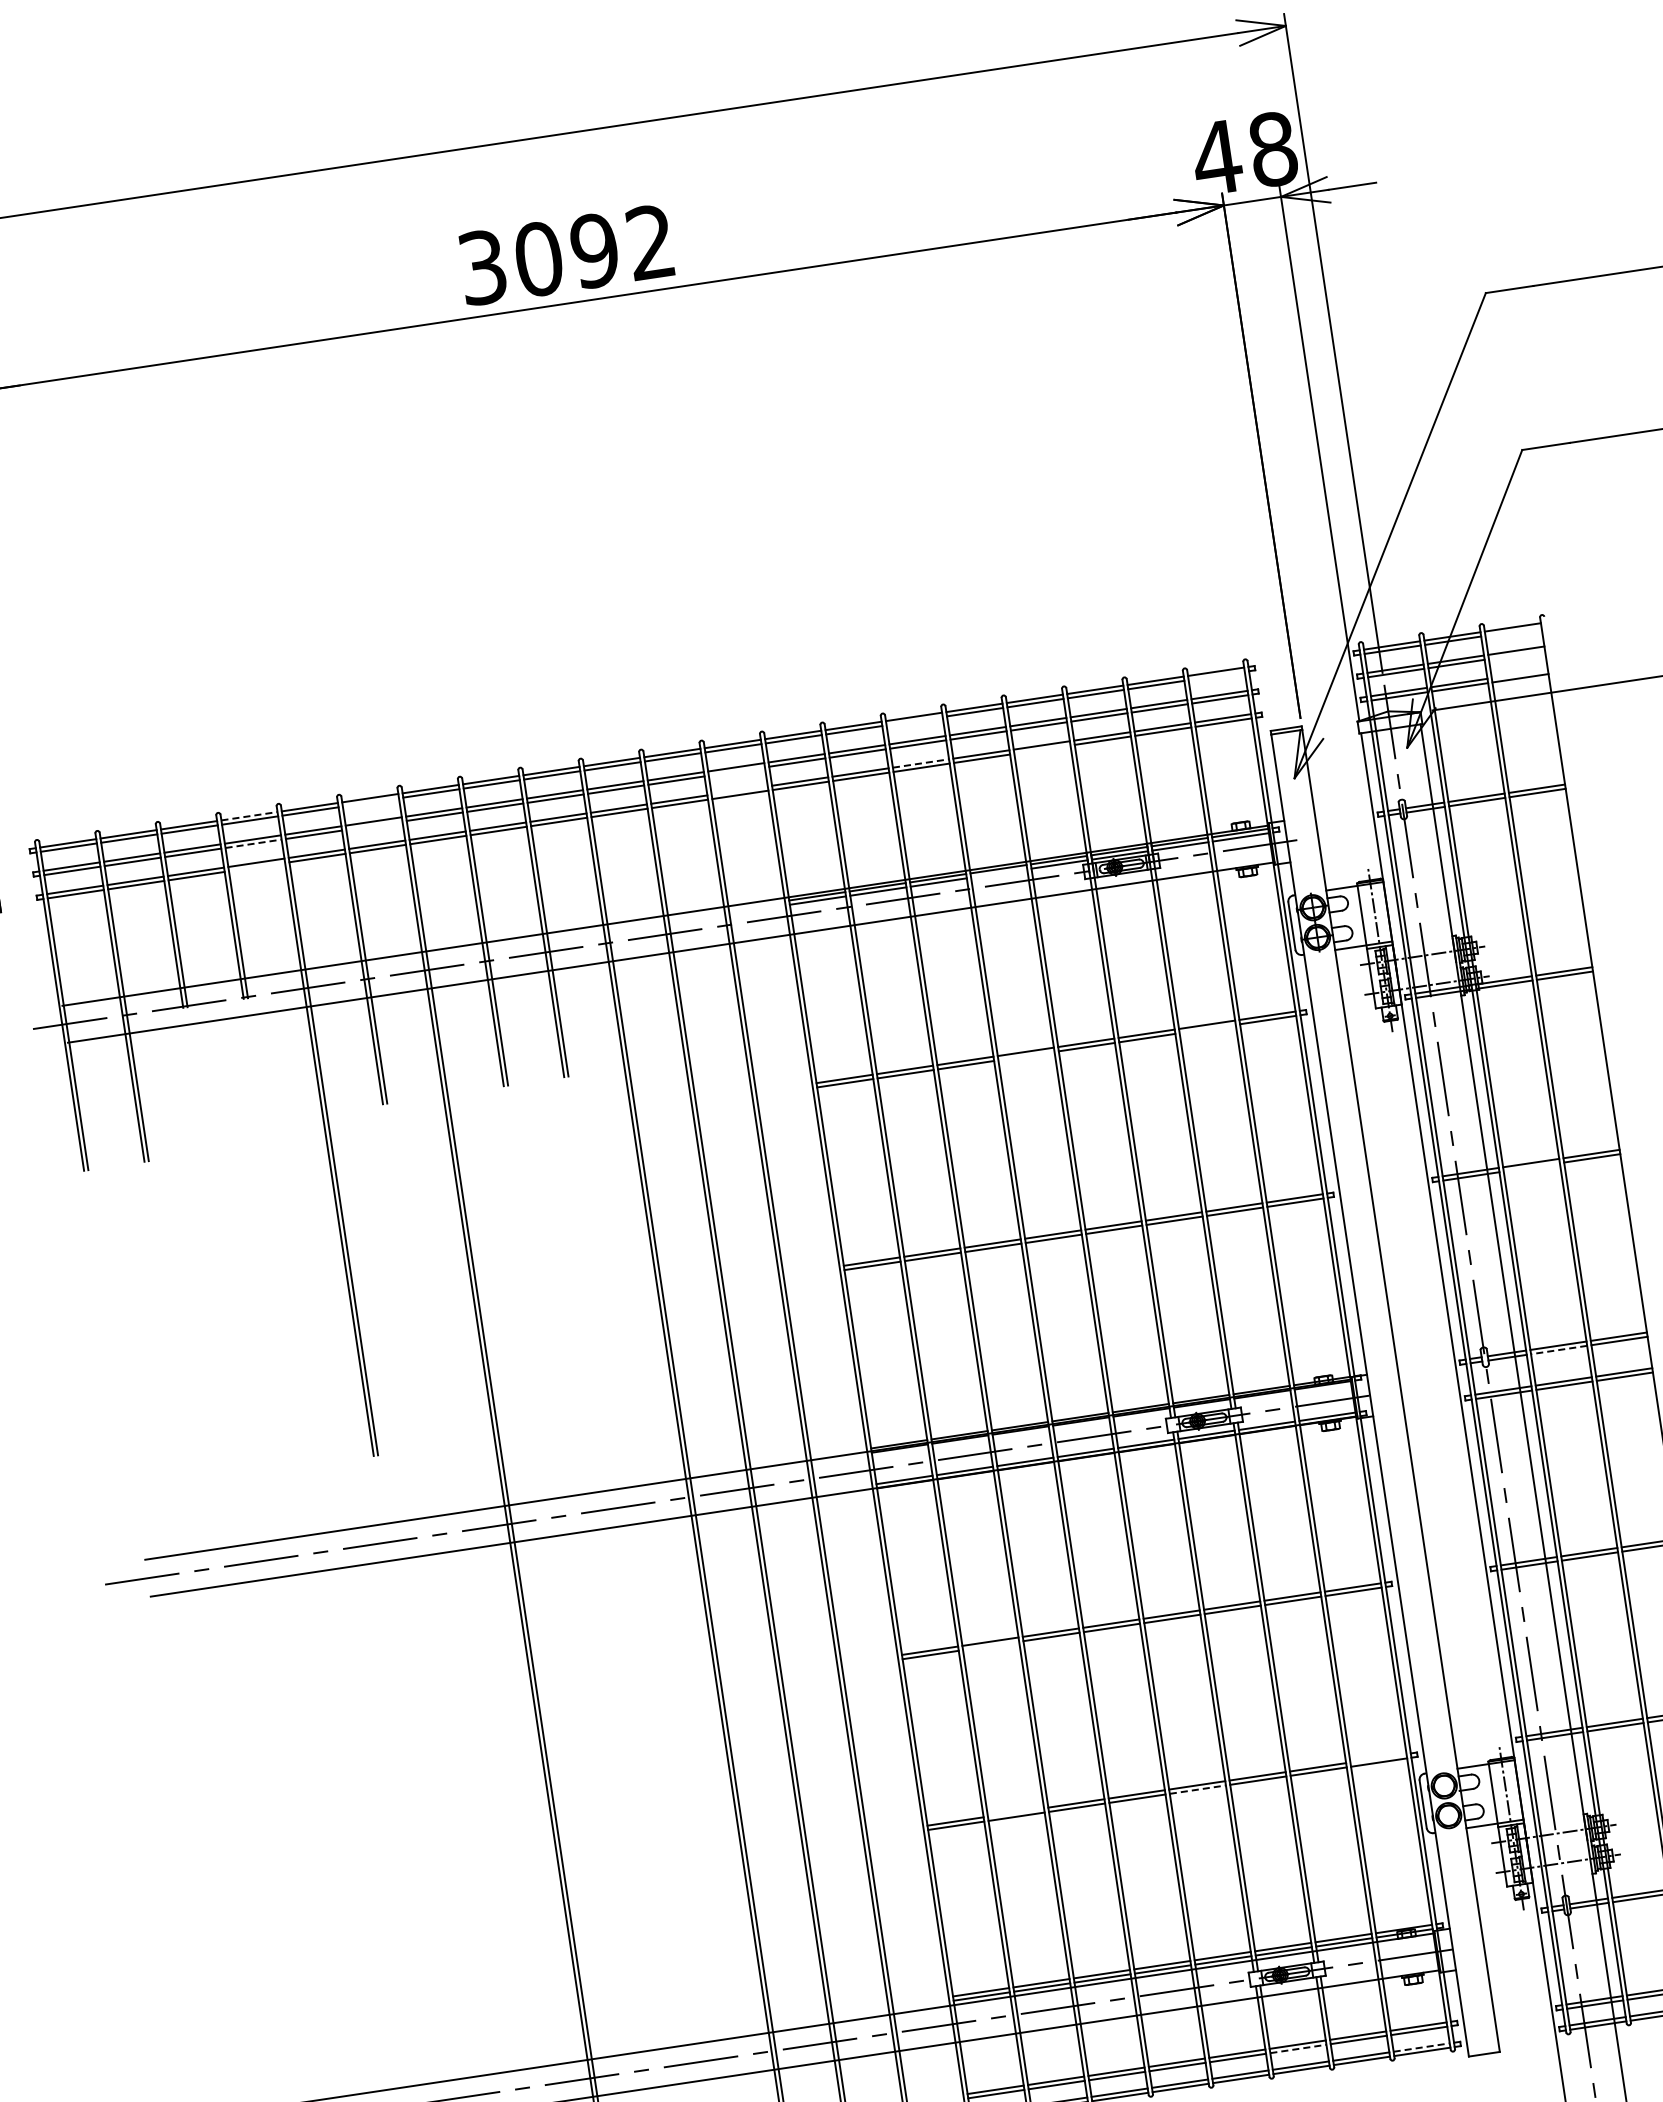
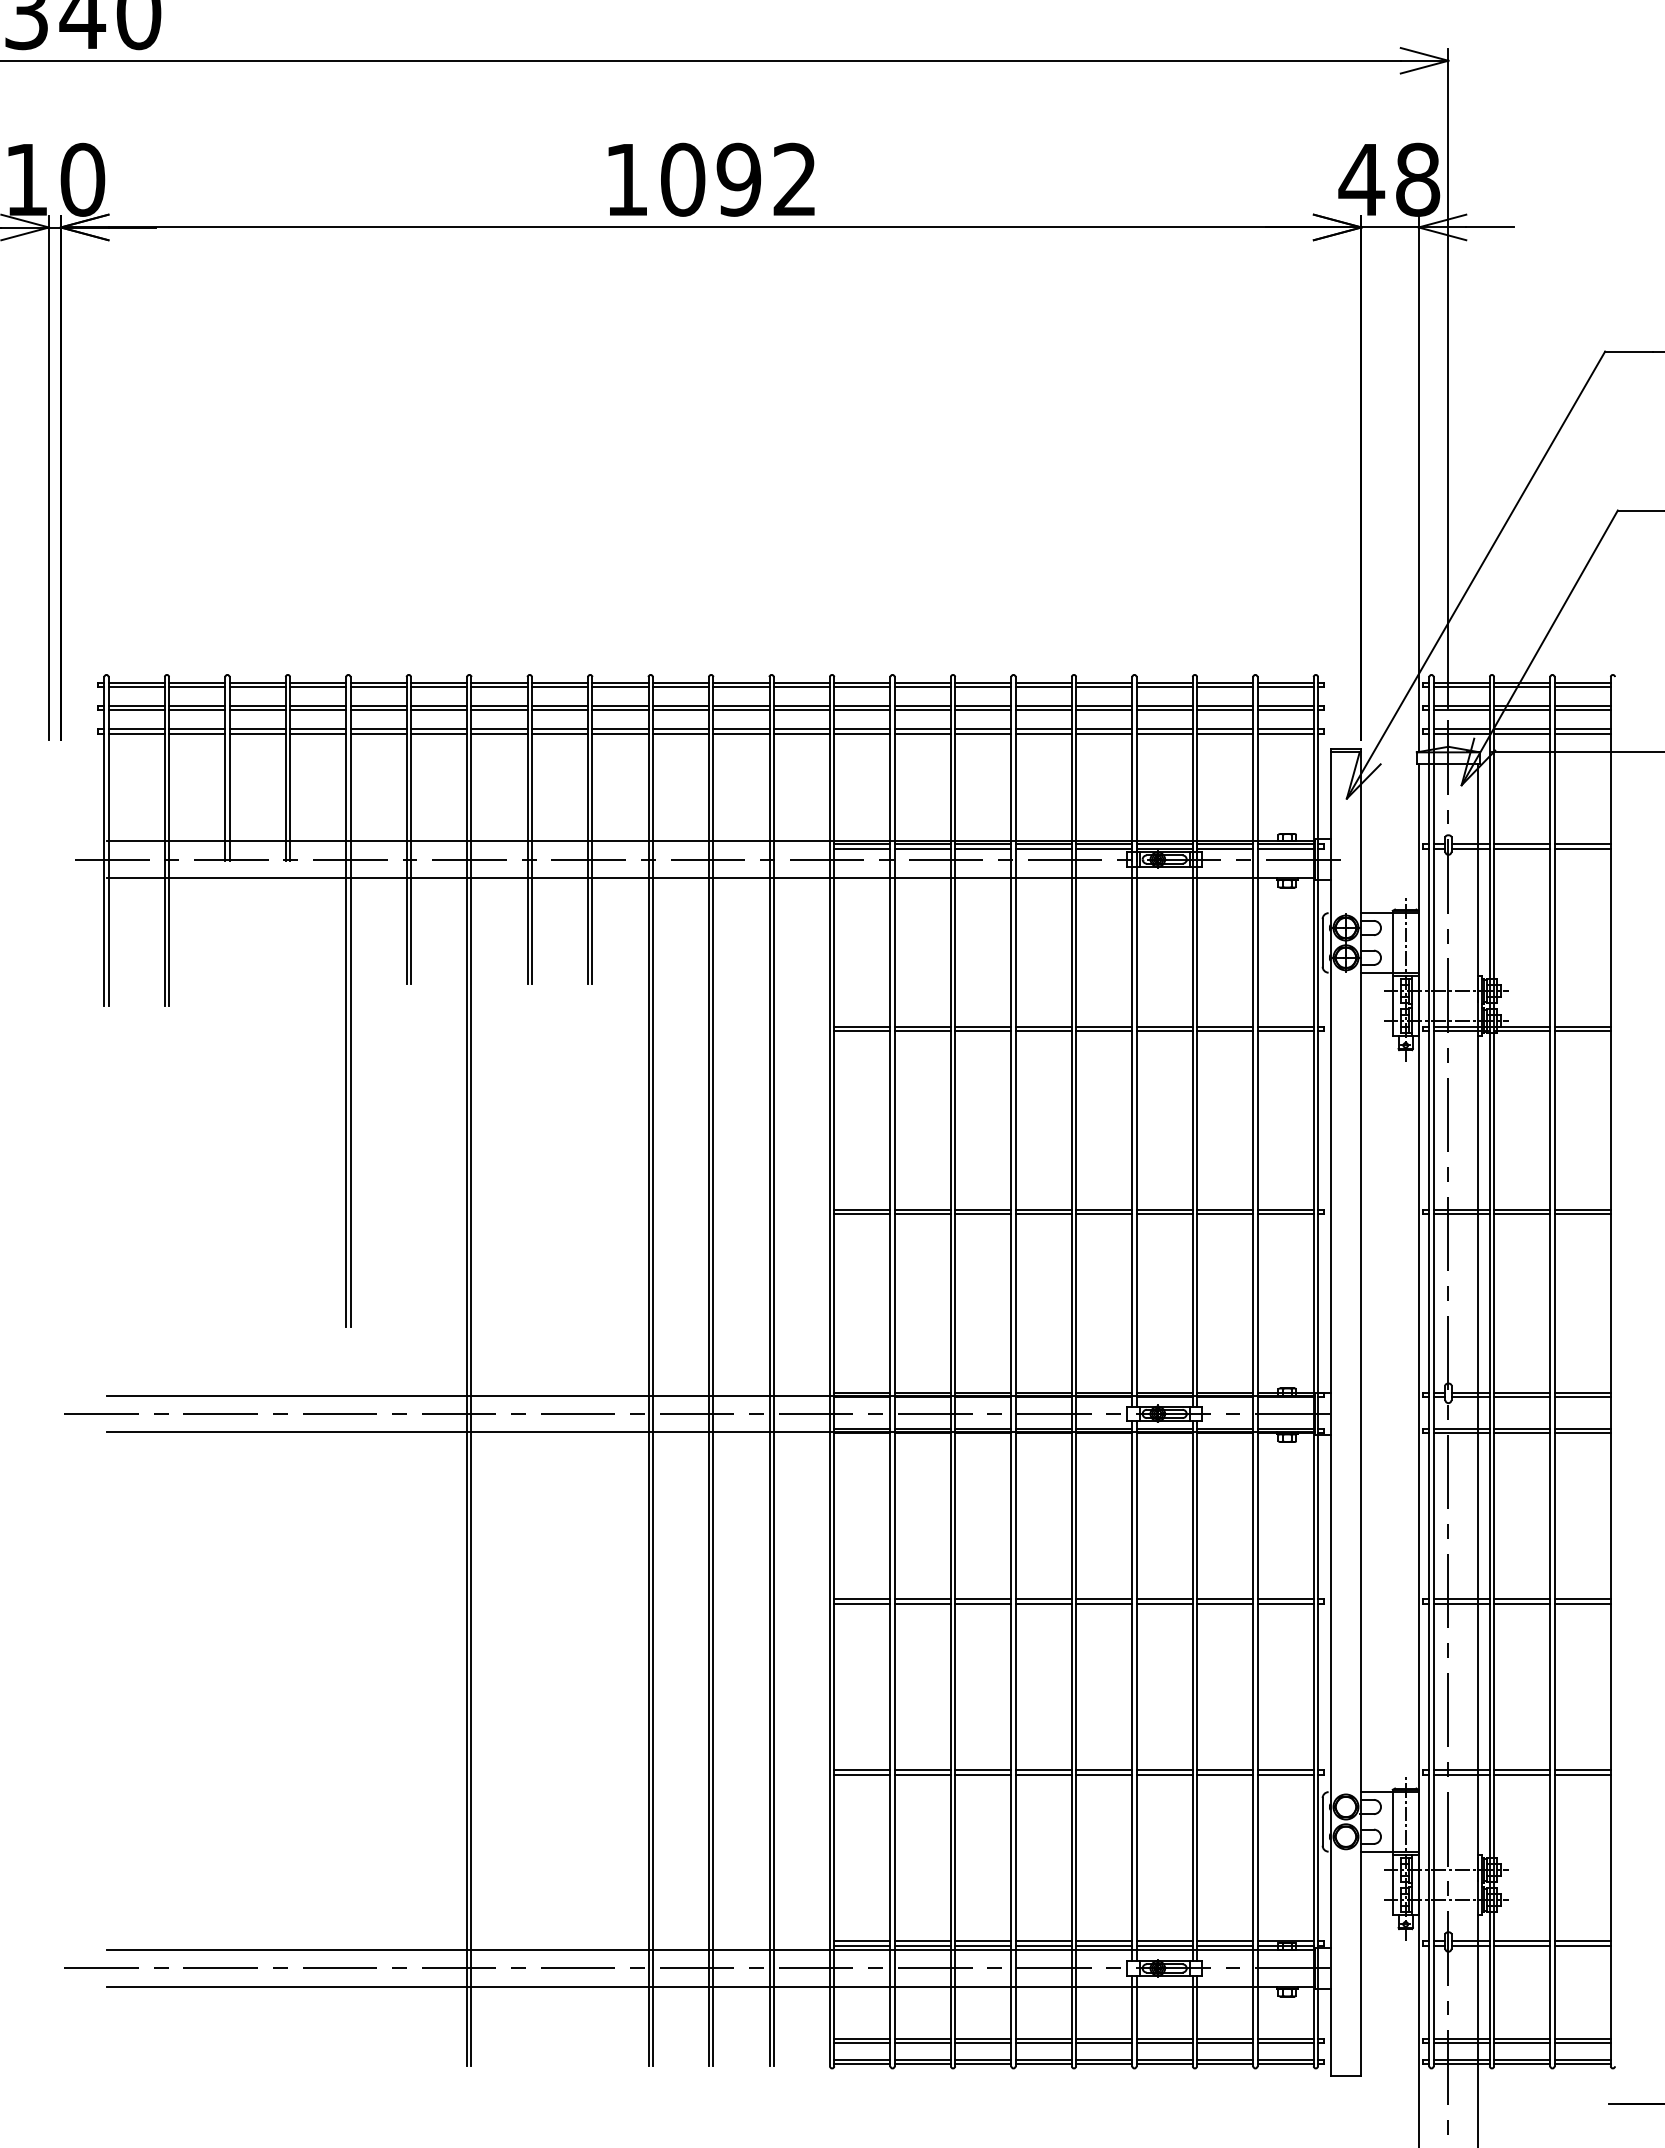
text: (482, 267) -> (626, 179), 3092 -> 1092
line: (1513, 632) -> (1582, 687), added
line: (1516, 655) -> (1582, 710), added
line: (1519, 674) -> (1582, 729), added
line: (1216, 676) -> (1285, 687), added
line: (914, 721) -> (983, 687), added
line: (1042, 749) -> (1104, 733), added
line: (921, 763) -> (983, 729), dashed -> solid
line: (736, 771) -> (801, 710), added
line: (739, 790) -> (801, 729), added
line: (370, 802) -> (438, 687), added
line: (249, 815) -> (318, 682), dashed -> solid
line: (373, 825) -> (438, 710), added
line: (253, 843) -> (318, 710), dashed -> solid
line: (257, 866) -> (318, 733), added
line: (998, 873) -> (1043, 848), added
line: (1208, 1029) -> (1225, 1031), added
line: (1026, 1056) -> (1043, 1031), added
line: (1532, 1167) -> (1522, 1214), added
line: (1558, 1350) -> (1521, 1397), dashed -> solid
line: (990, 1645) -> (922, 1603), added
line: (1378, 1758) -> (1285, 1770), added
line: (1198, 1789) -> (1104, 1774), dashed -> solid
line: (1015, 1812) -> (922, 1770), added
line: (1422, 2047) -> (1286, 2059), dashed -> solid
line: (1299, 2049) -> (1165, 2043), dashed -> solid

